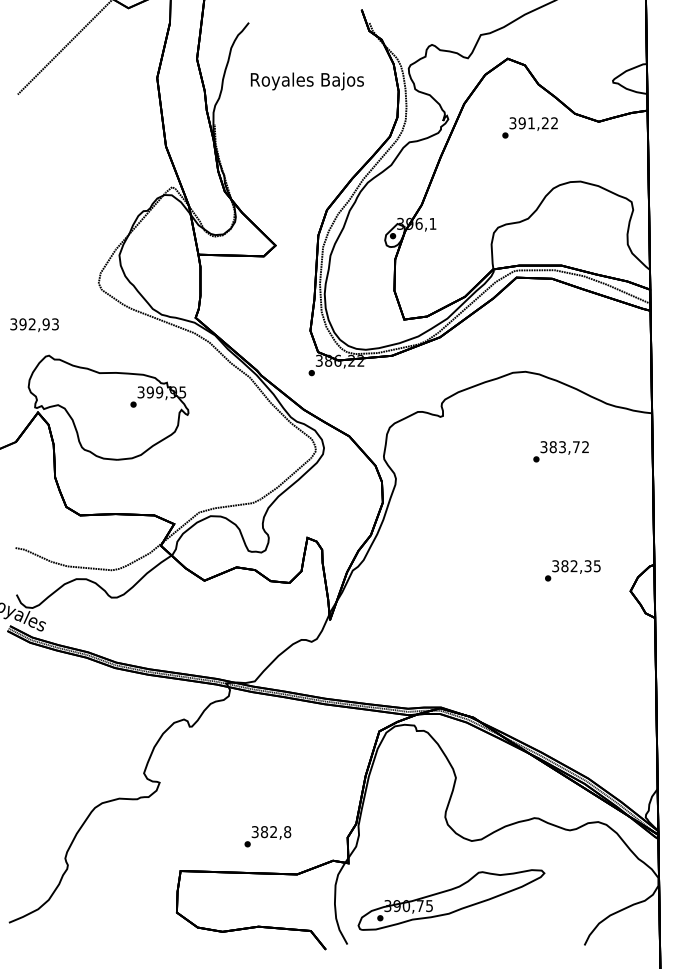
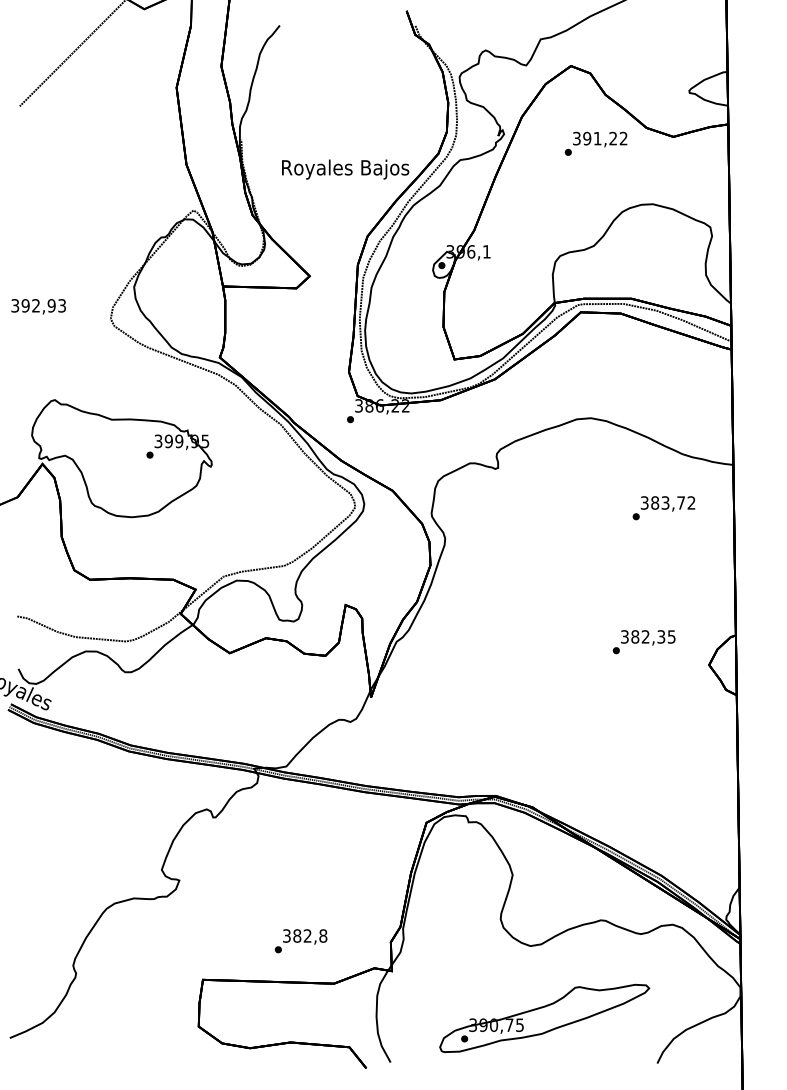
text: (307, 81) -> (345, 169), moved
text: (34, 324) -> (38, 306), moved
text: (560, 452) -> (663, 508), moved
part: (451, 899) -> (544, 1017), moved

